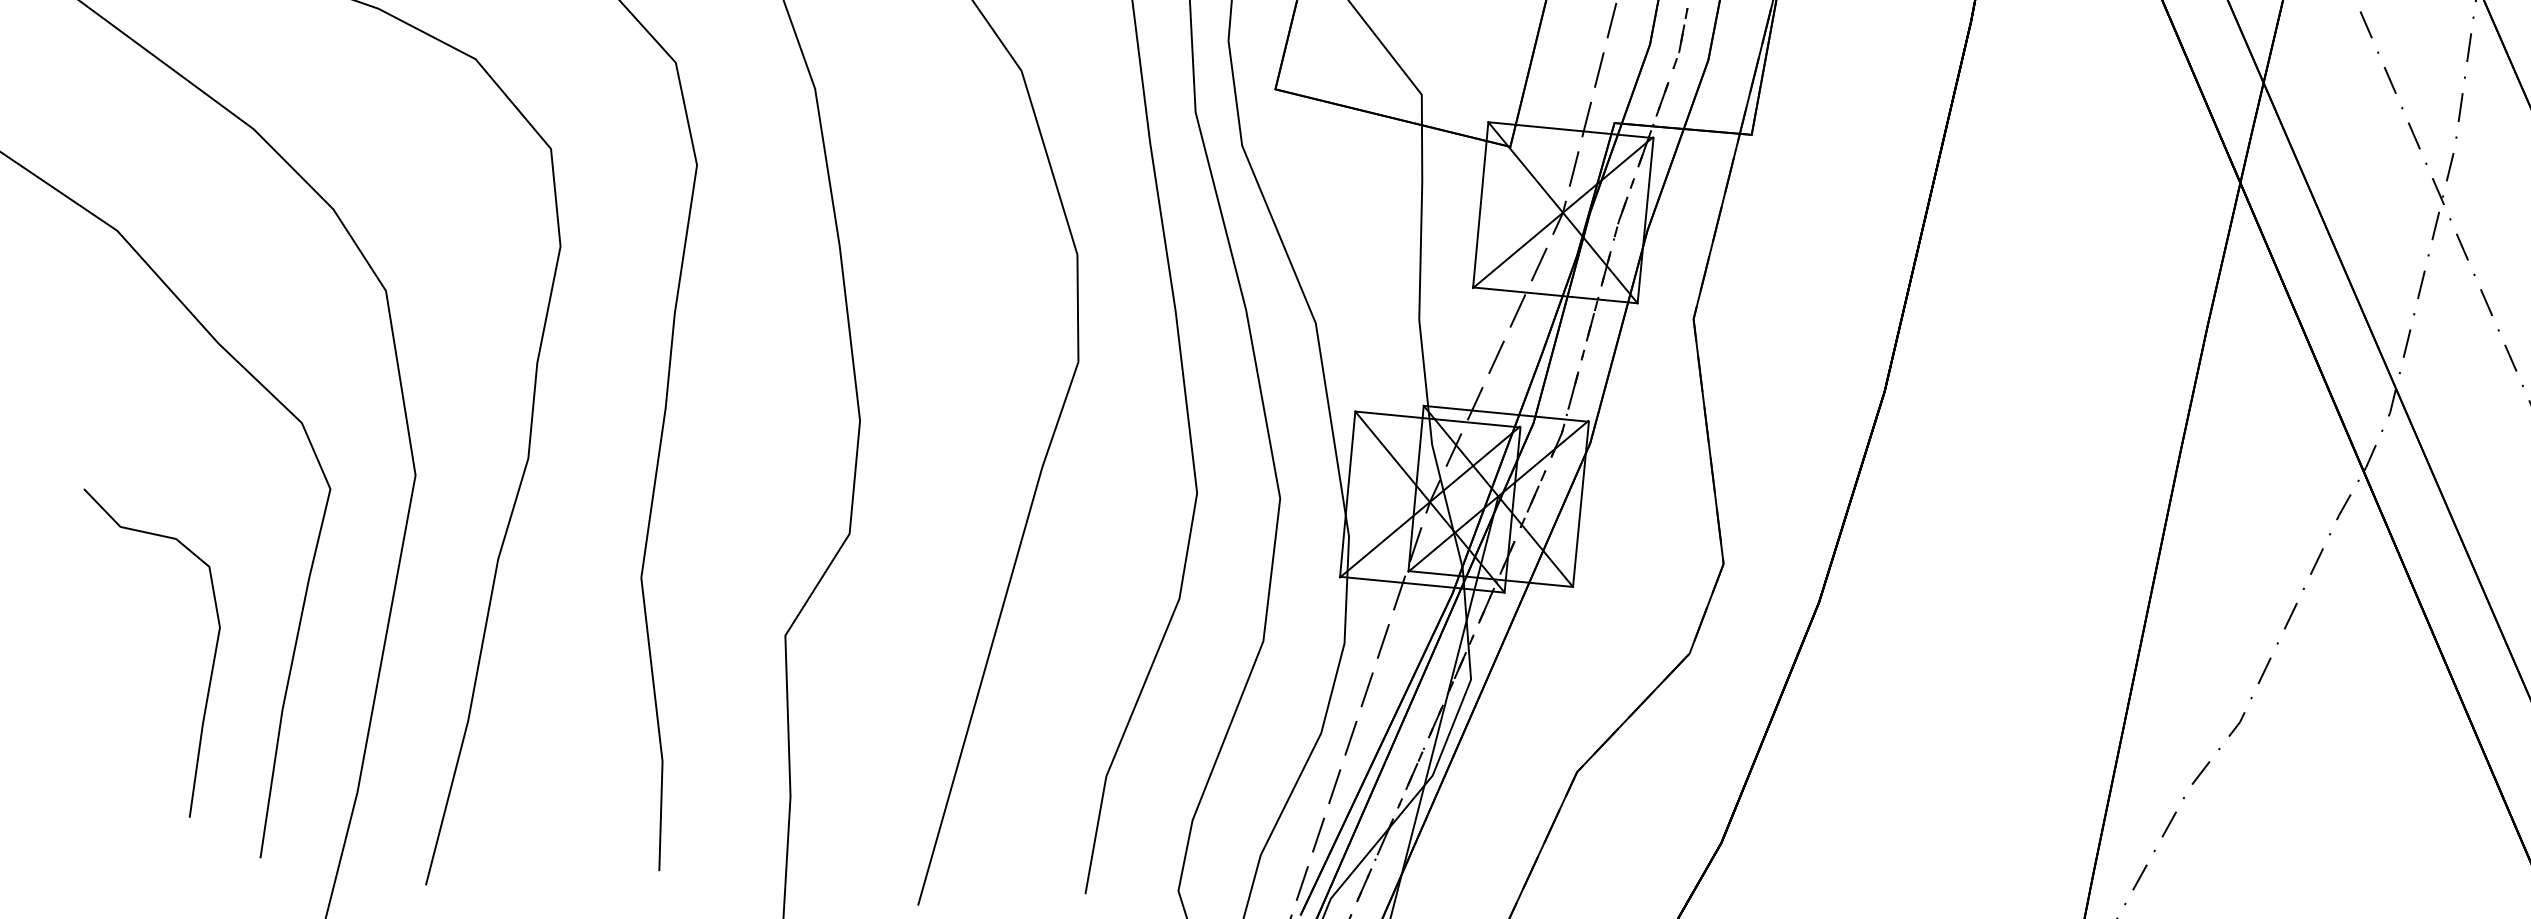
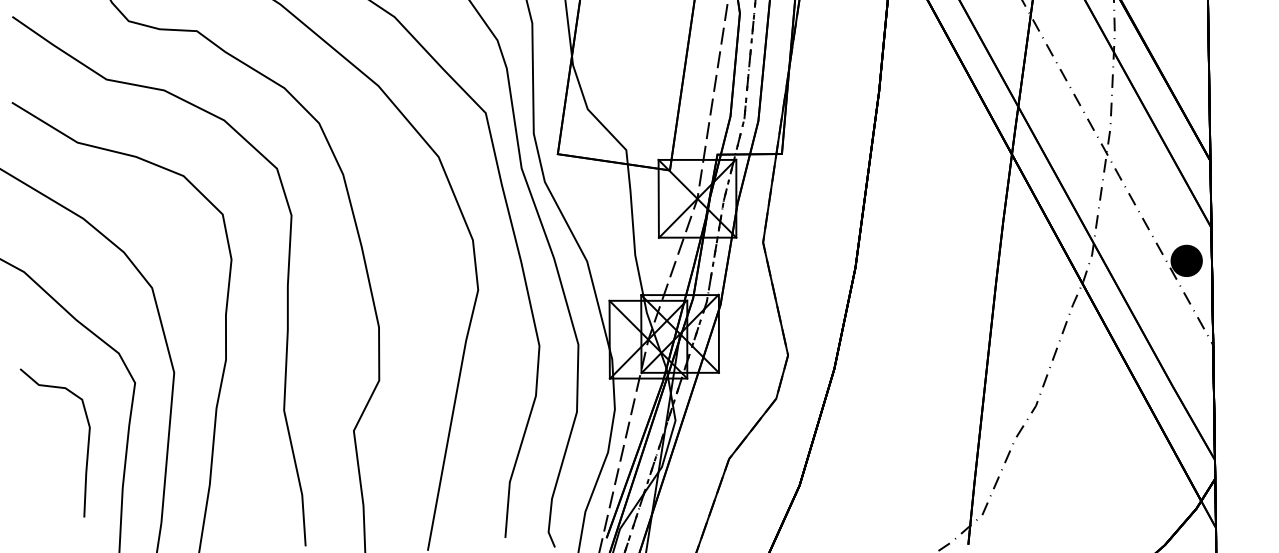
curve: (211, 658) -> (87, 442), moved

